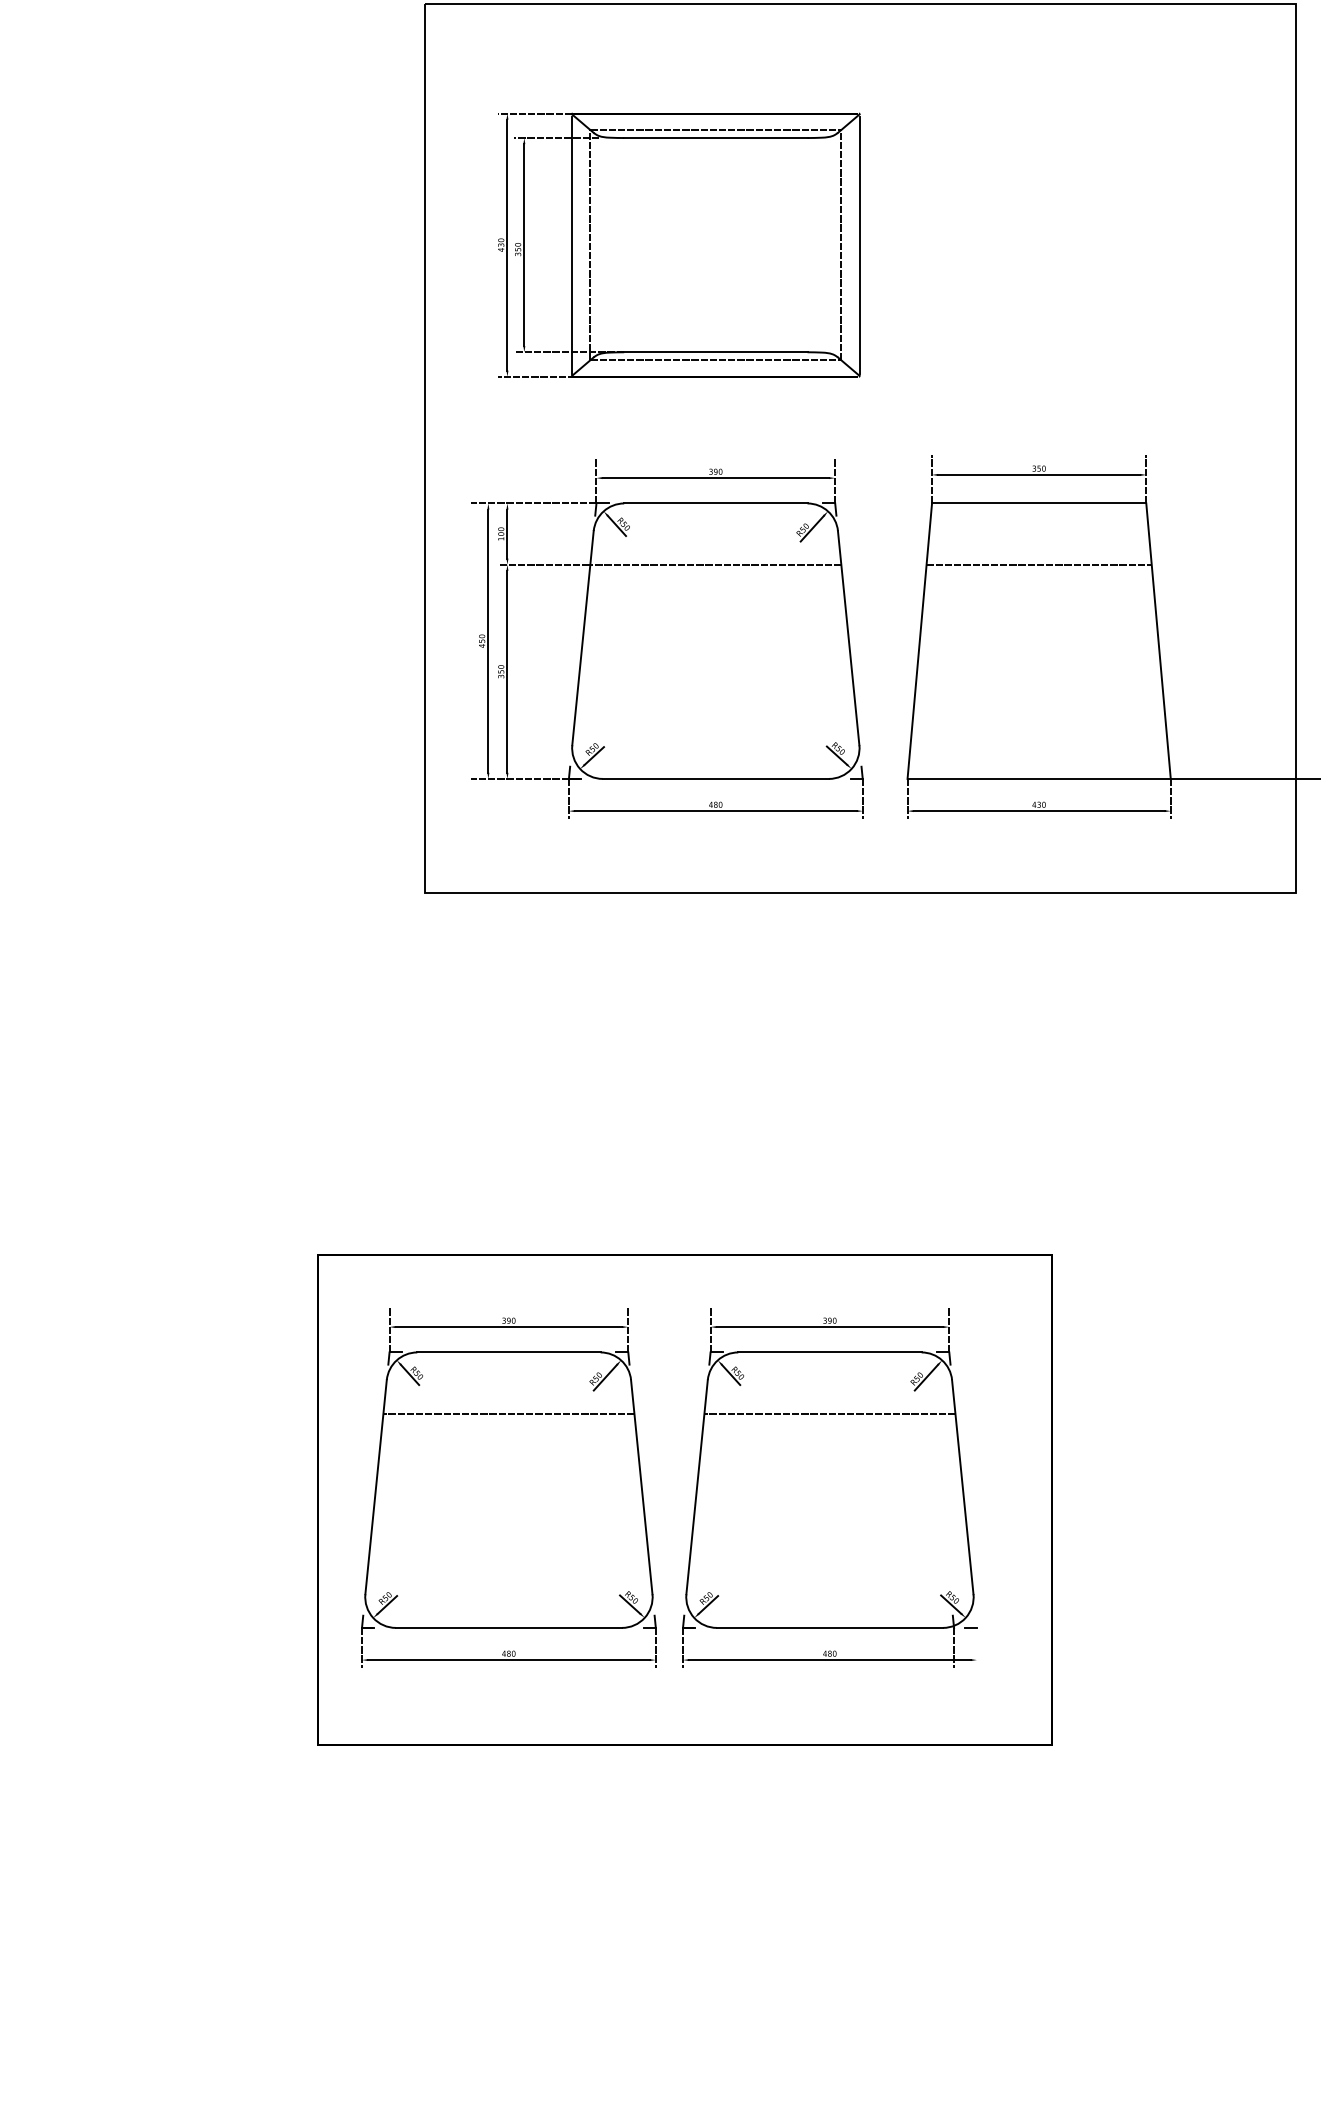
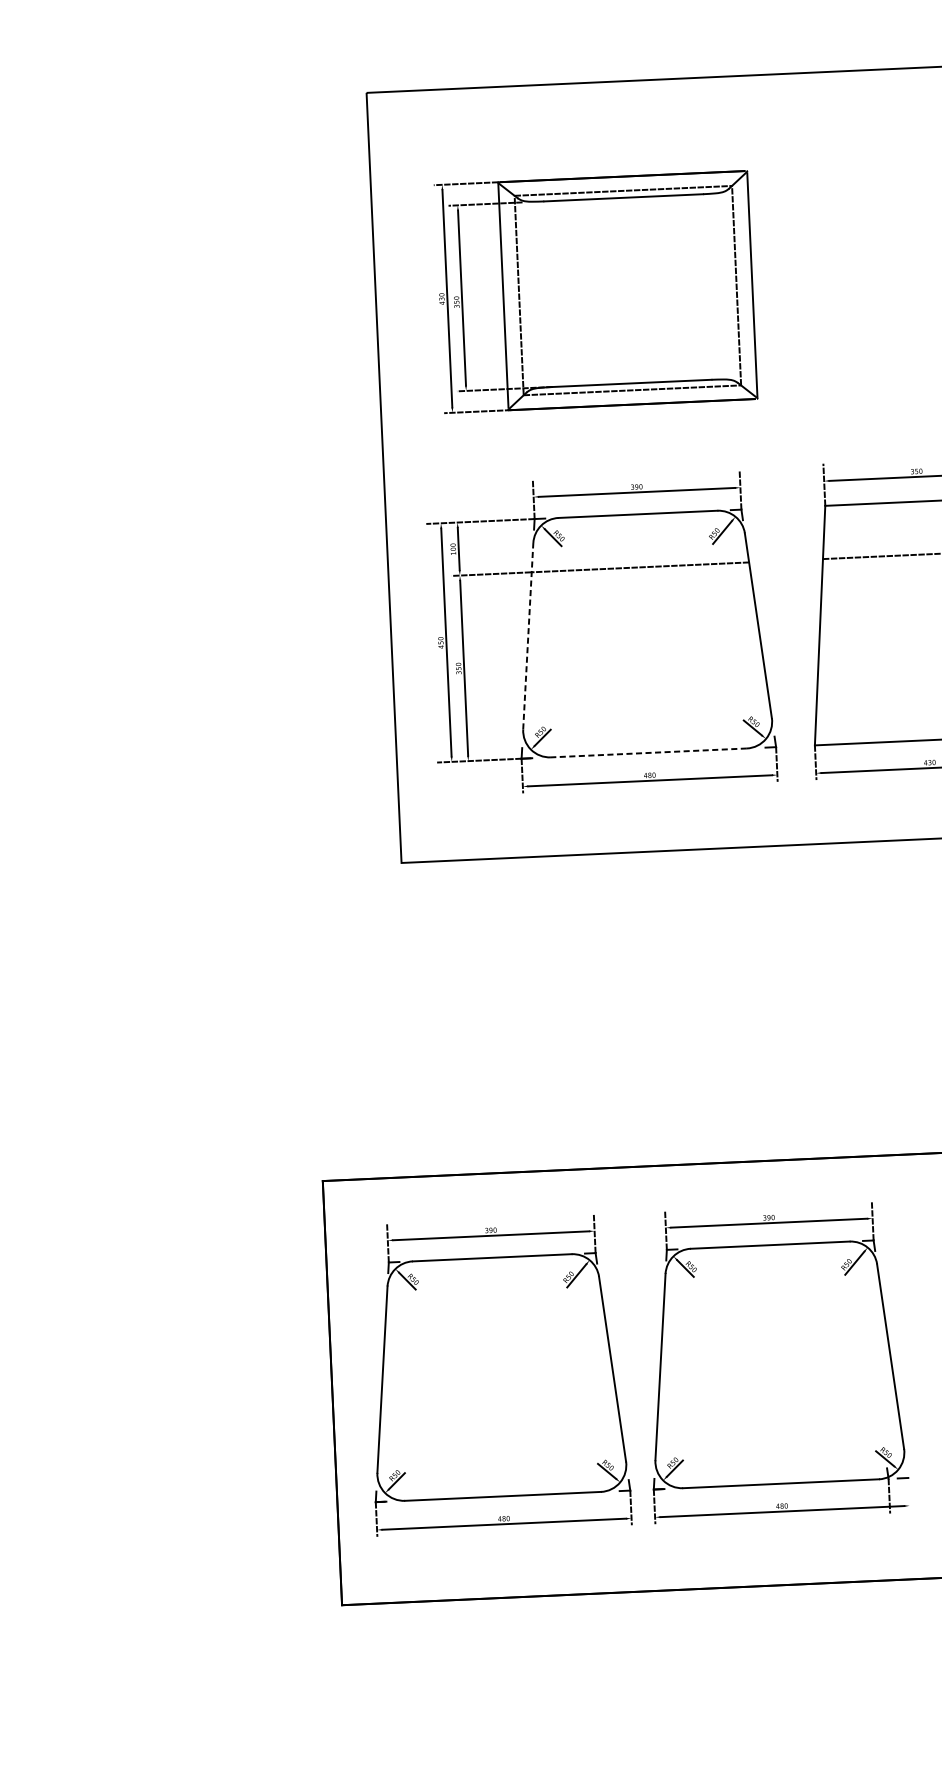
line: (583, 638) -> (528, 636), solid -> dashed
line: (715, 778) -> (648, 752), solid -> dashed
line: (508, 1413) -> (494, 1310), removed
line: (829, 1413) -> (772, 1298), removed

